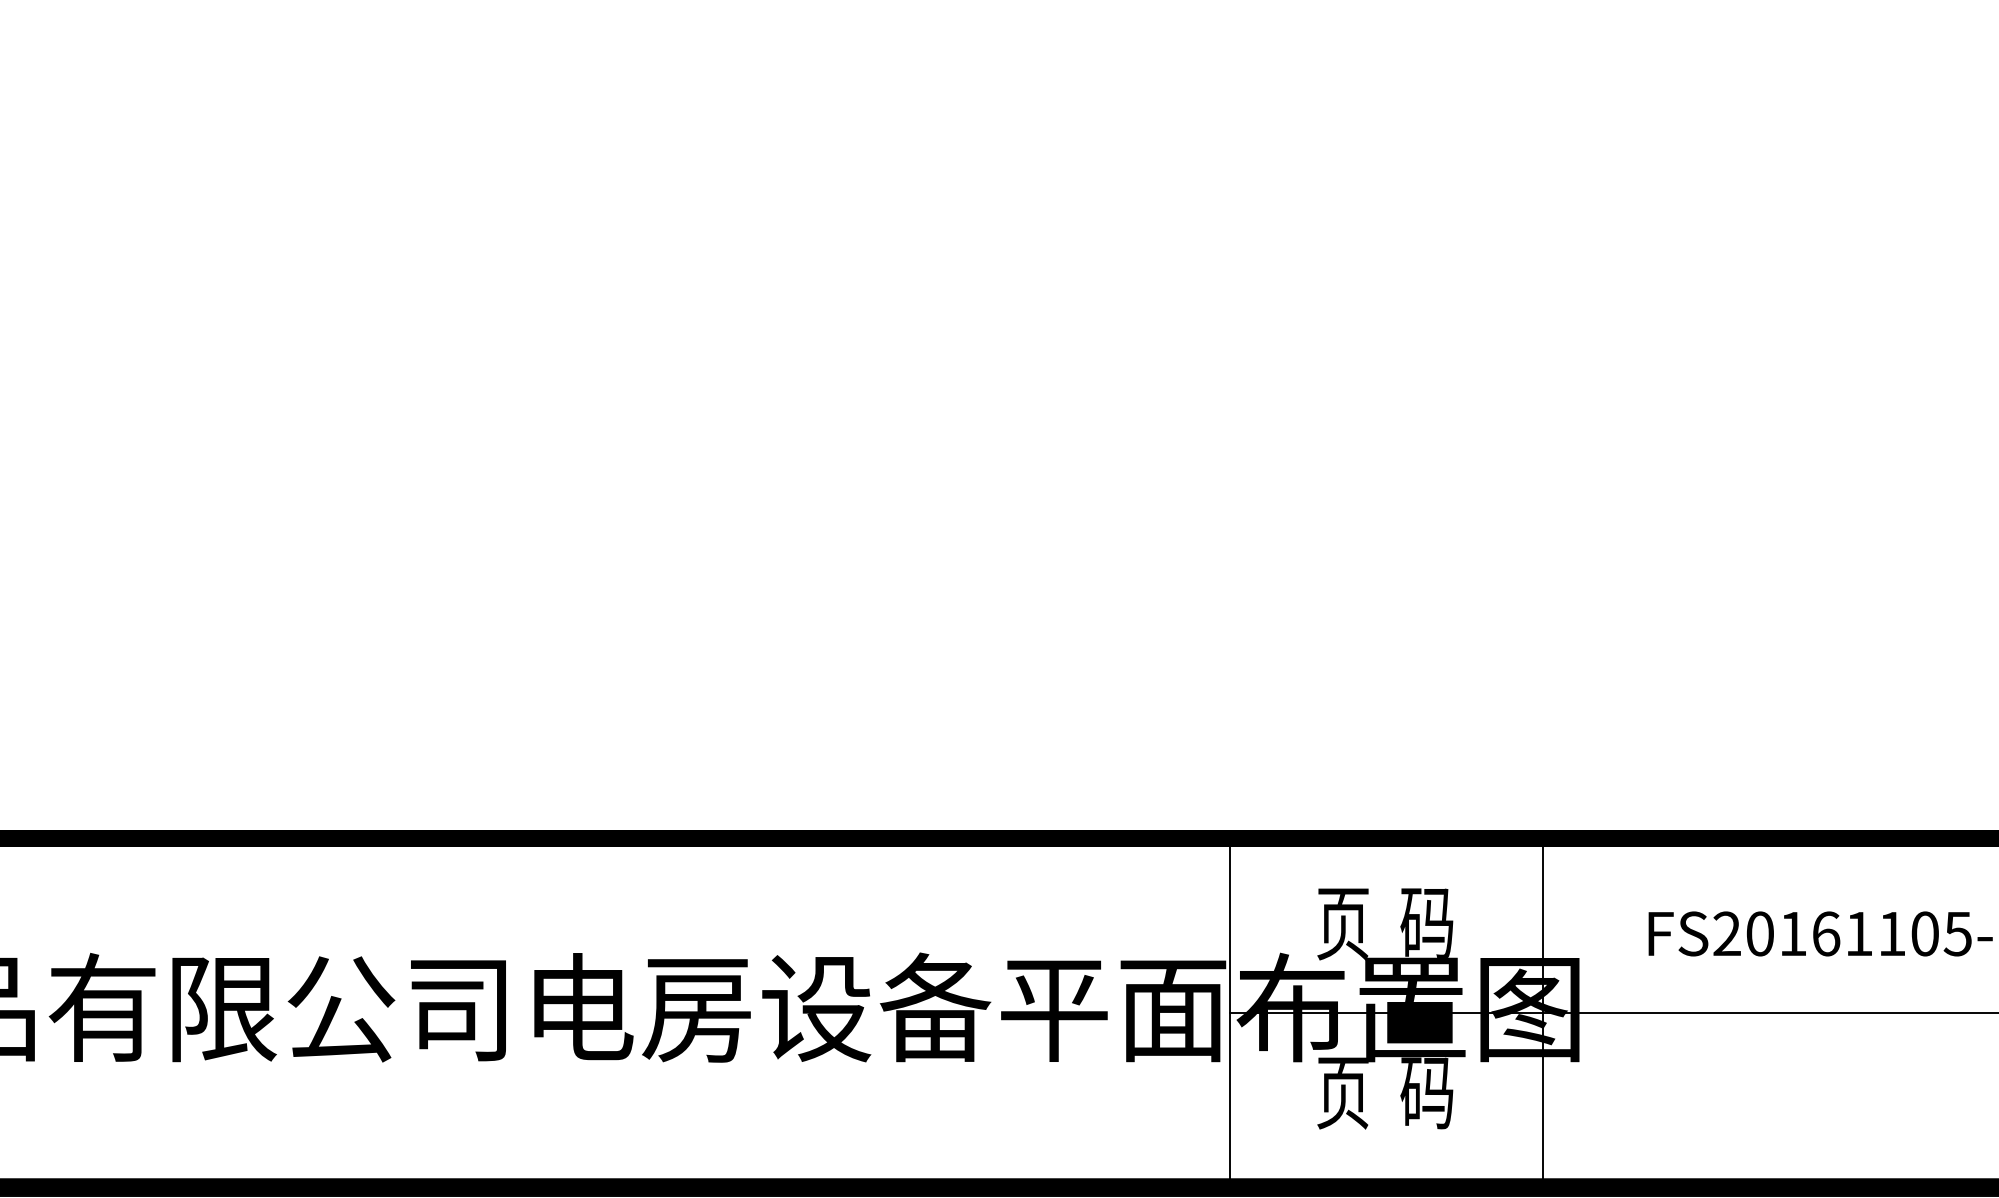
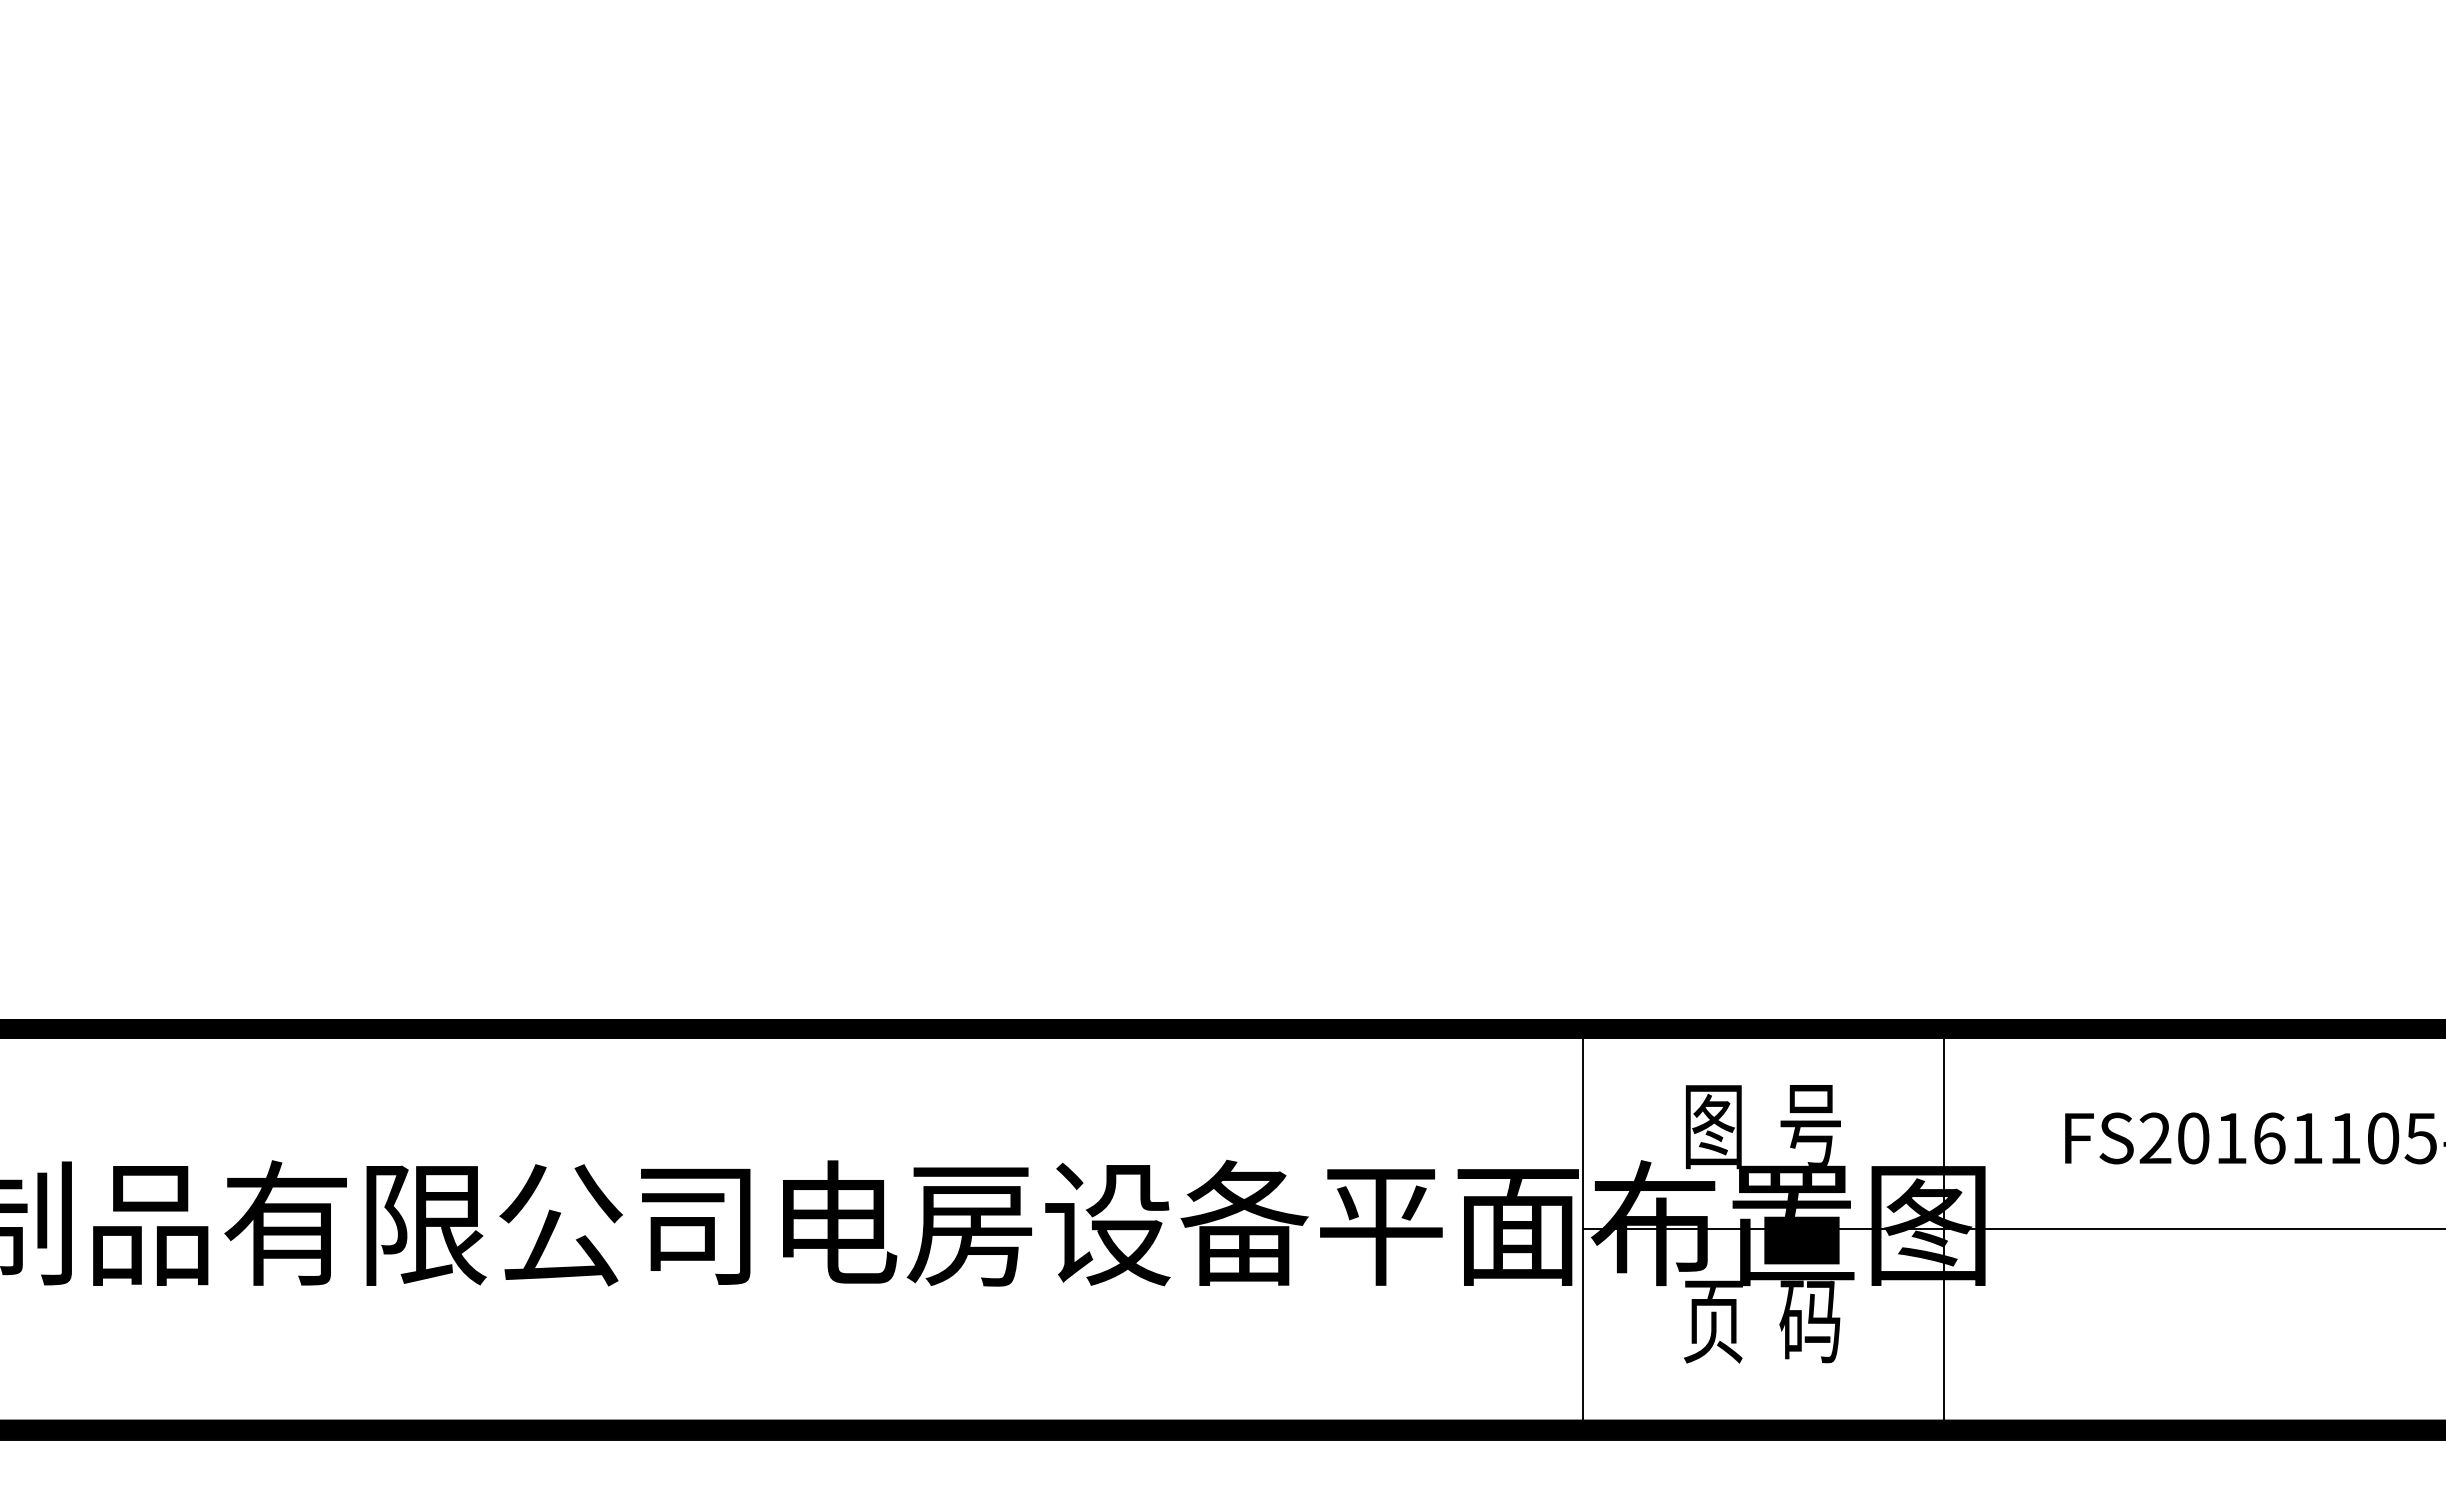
text: (1384, 924) -> (1761, 1127), 页  码 -> 图  号

